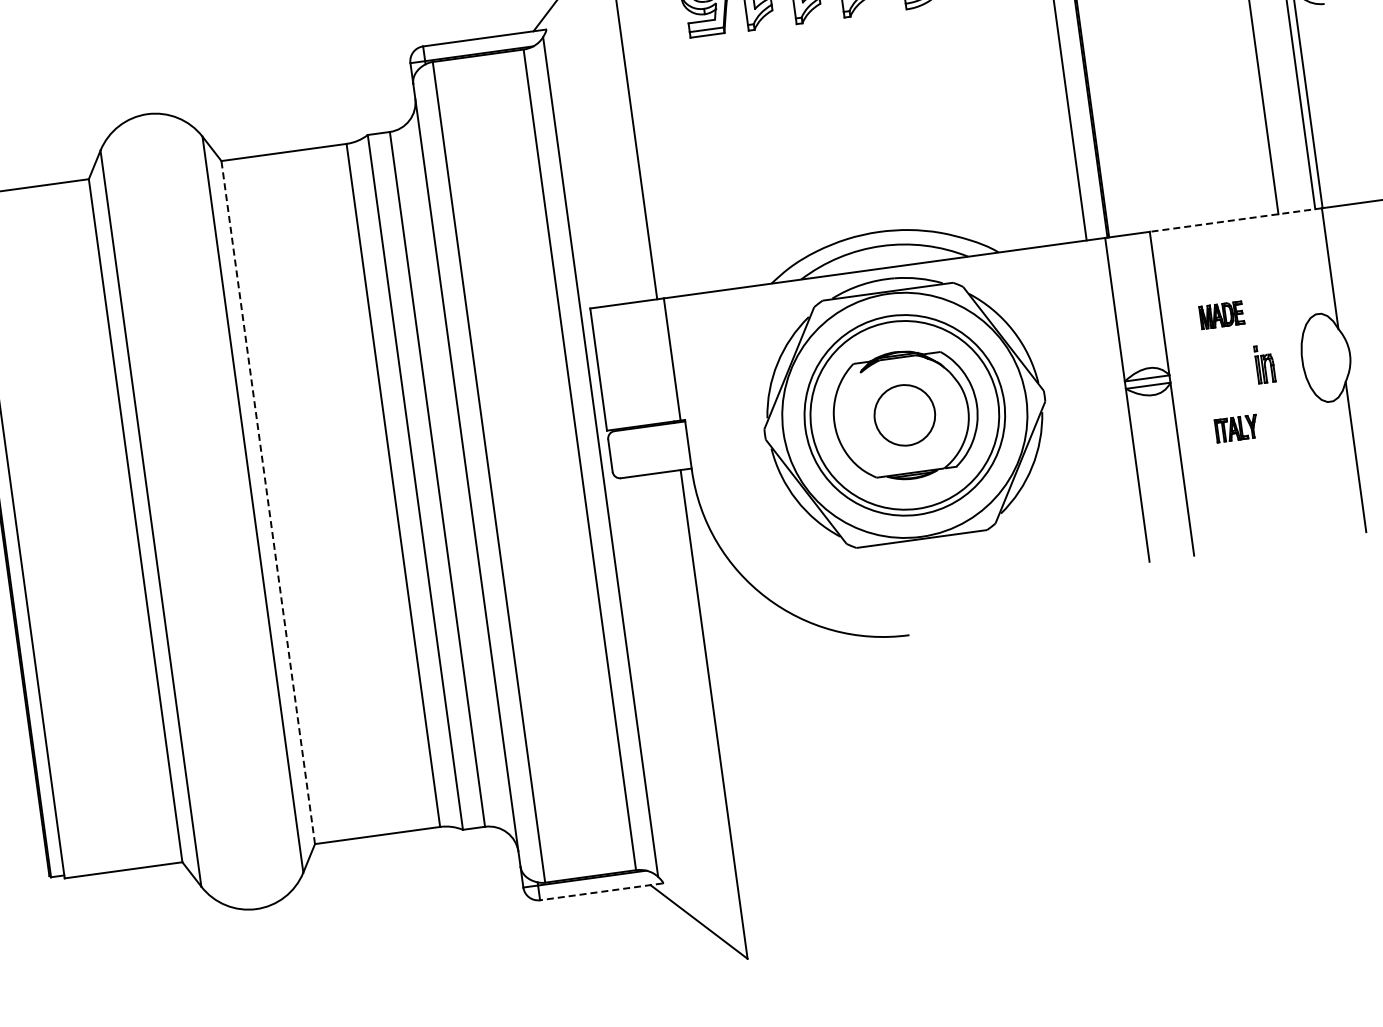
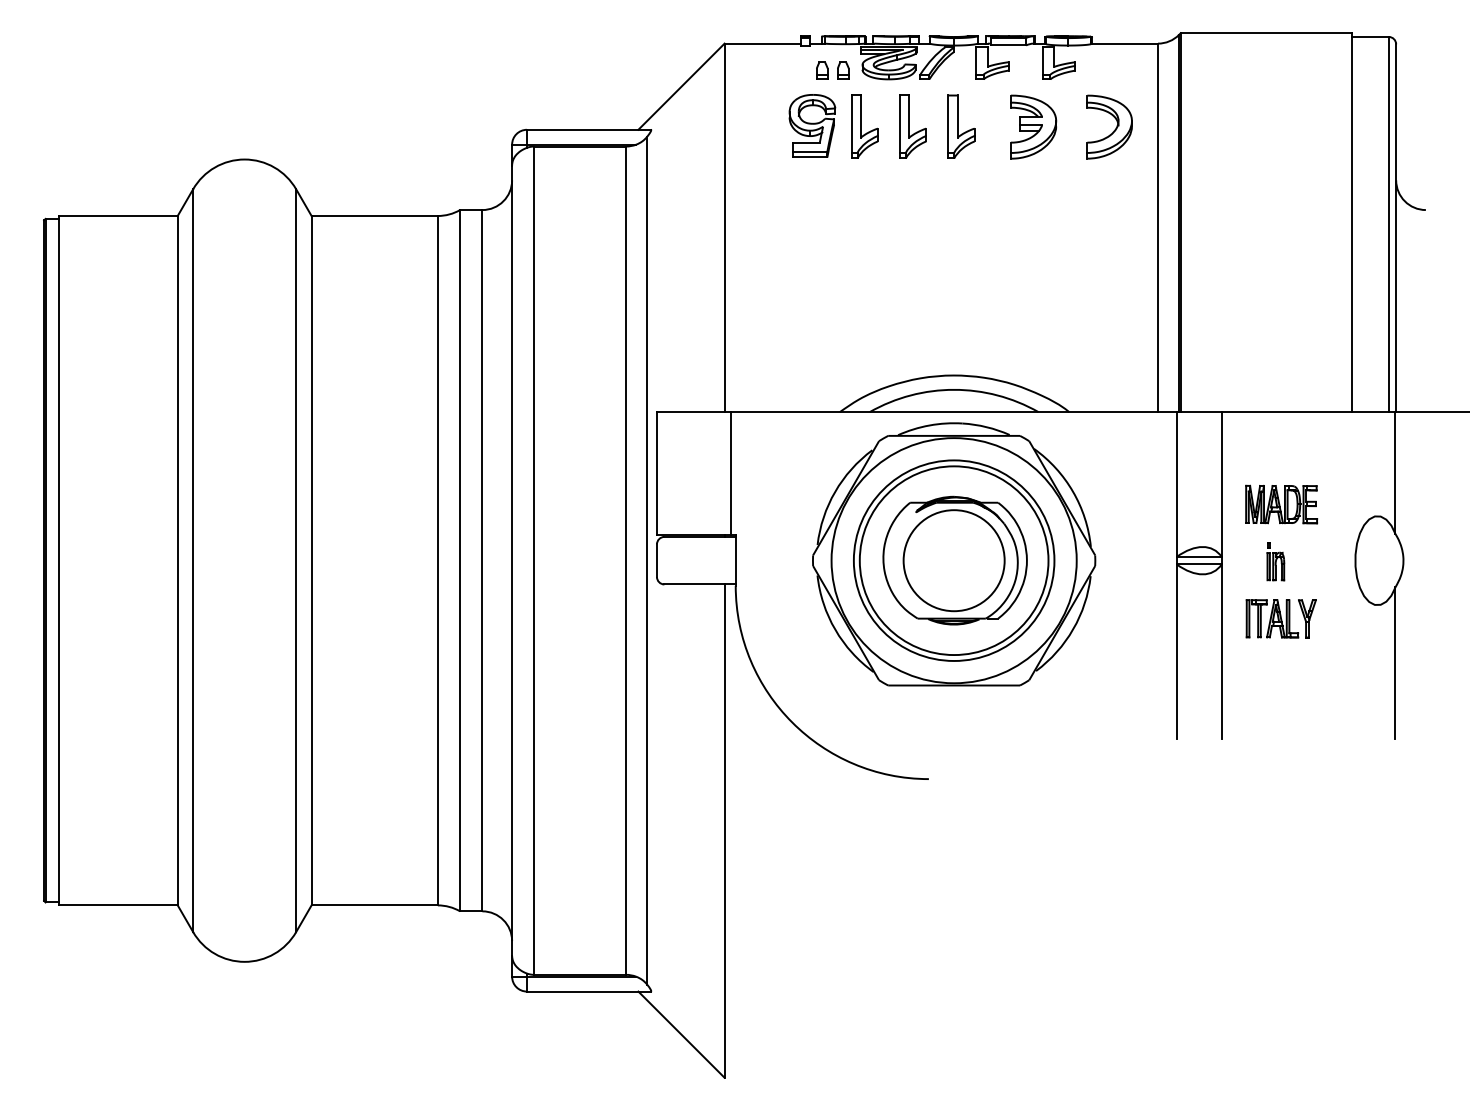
line: (1235, 220) -> (1308, 412), dashed -> solid
part: (1221, 315) -> (1281, 504), size x1.67
part: (1264, 363) -> (1275, 561), moved
circle: (904, 415) -> (953, 560), size x1.67
part: (1236, 428) -> (1280, 618), size x1.67
line: (268, 502) -> (311, 560), dashed -> solid
line: (601, 891) -> (588, 991), dashed -> solid

